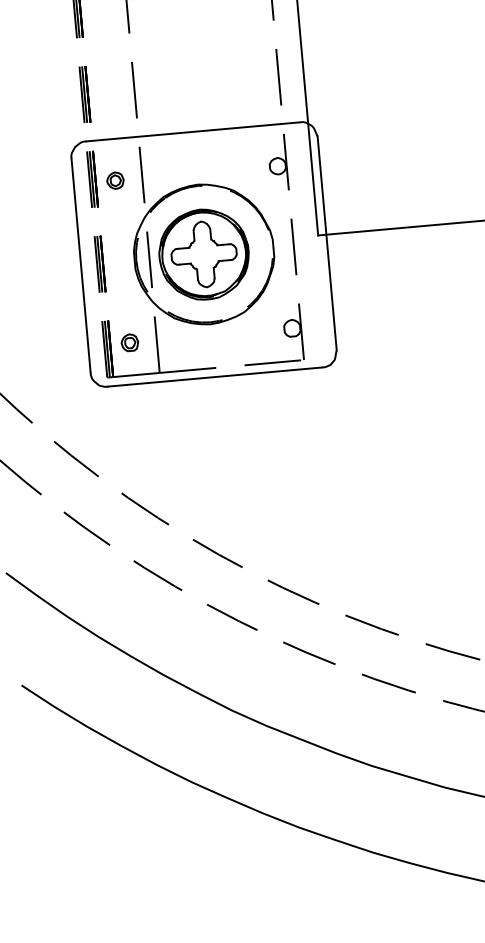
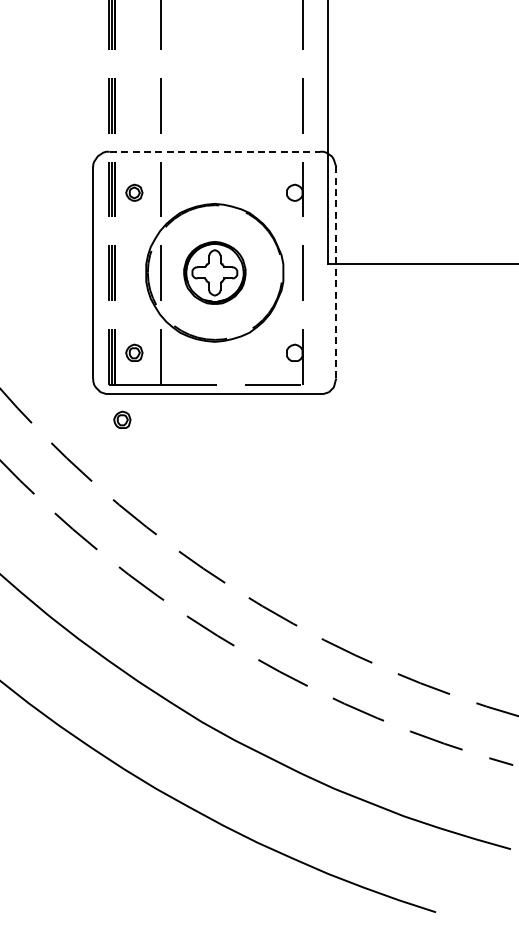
line: (193, 131) -> (215, 151), solid -> dashed
line: (327, 243) -> (336, 272), solid -> dashed
part: (203, 254) -> (214, 272), size x0.7
part: (123, 411) -> (122, 419), added

